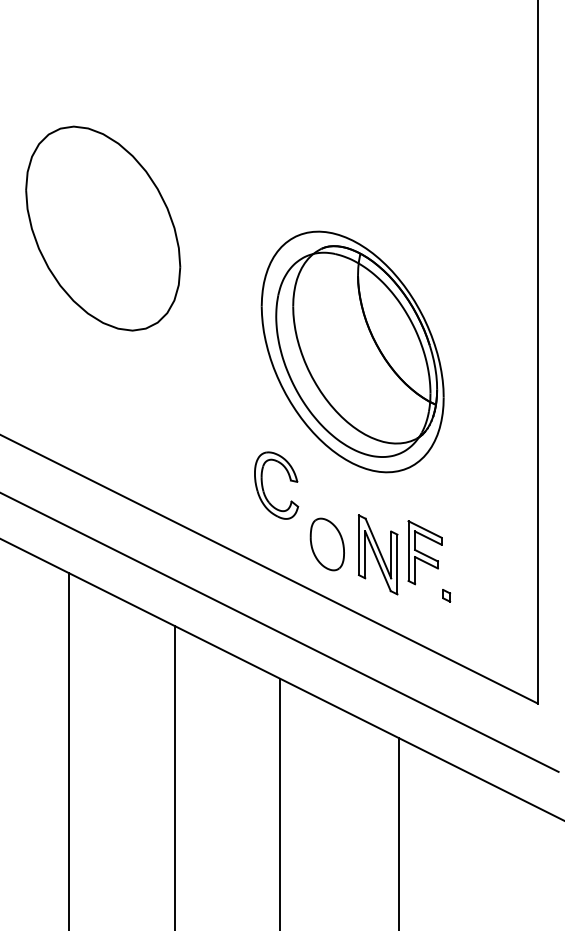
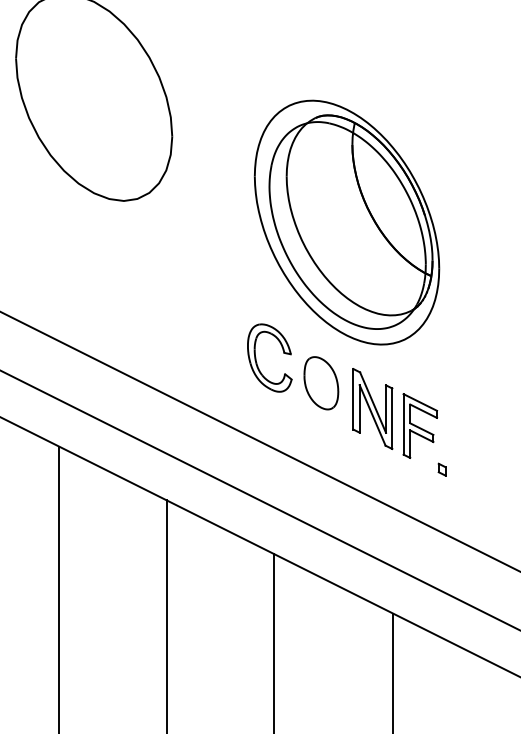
part: (326, 544) -> (320, 383), moved
part: (378, 554) -> (373, 408), moved

